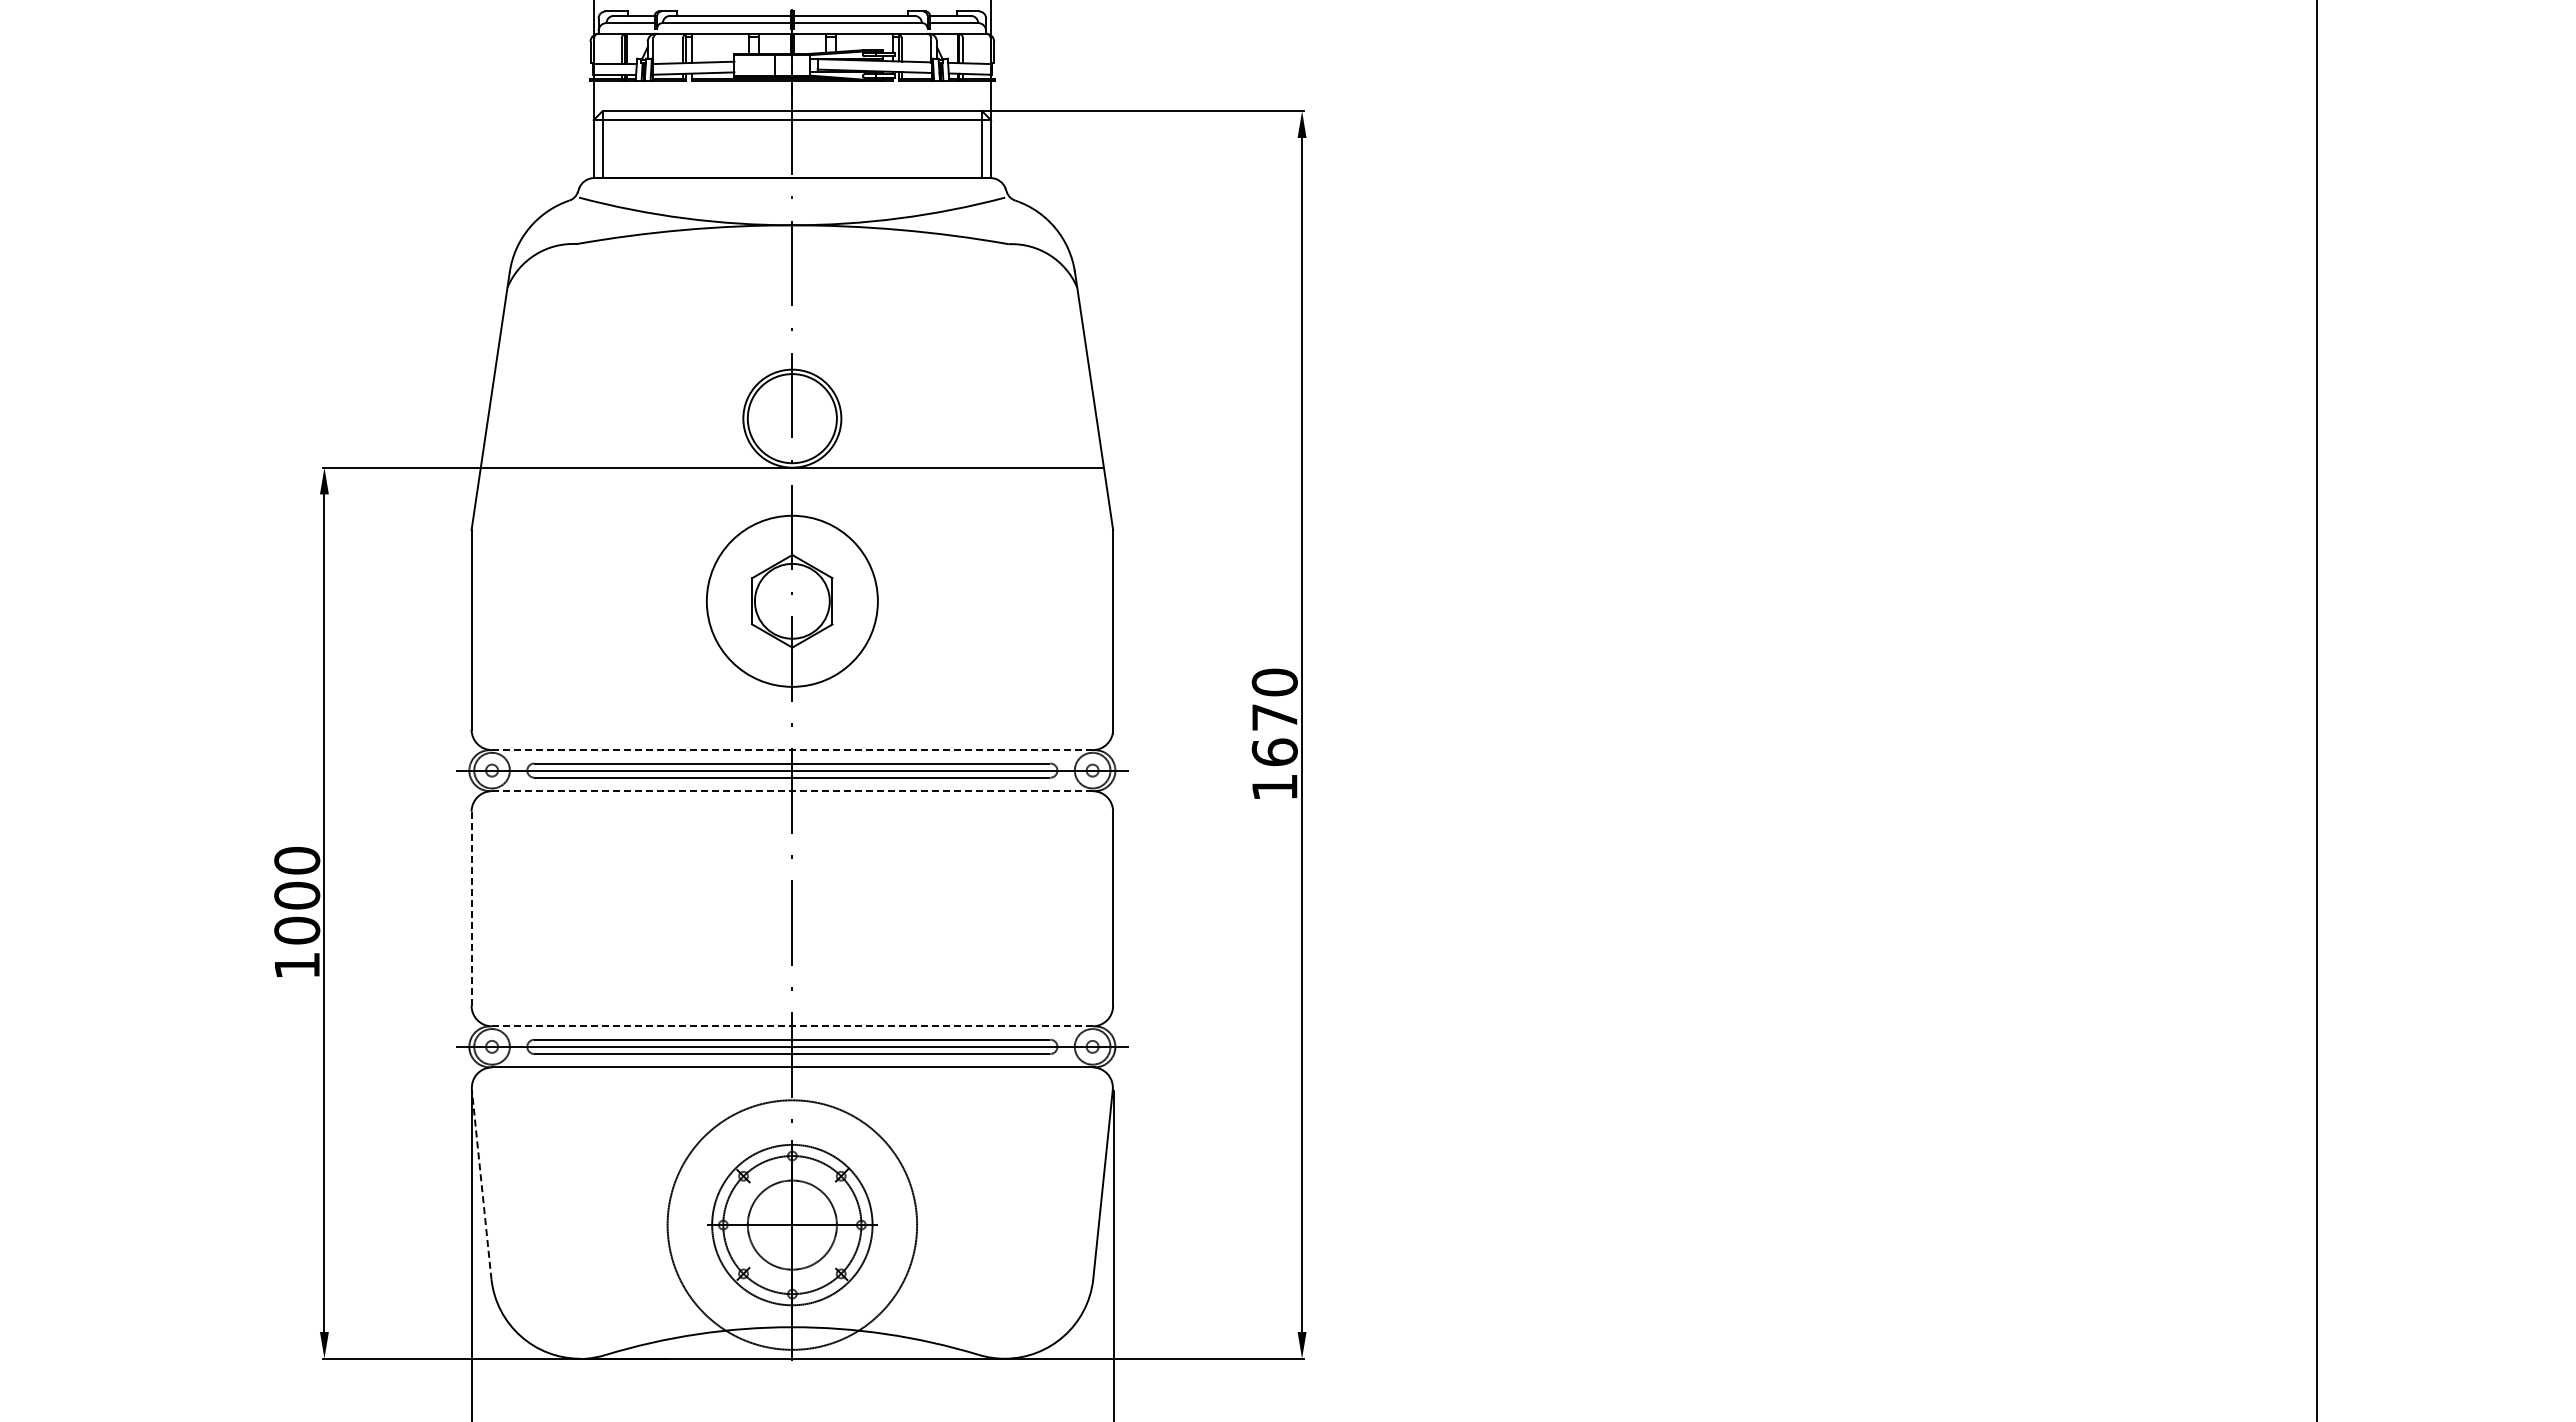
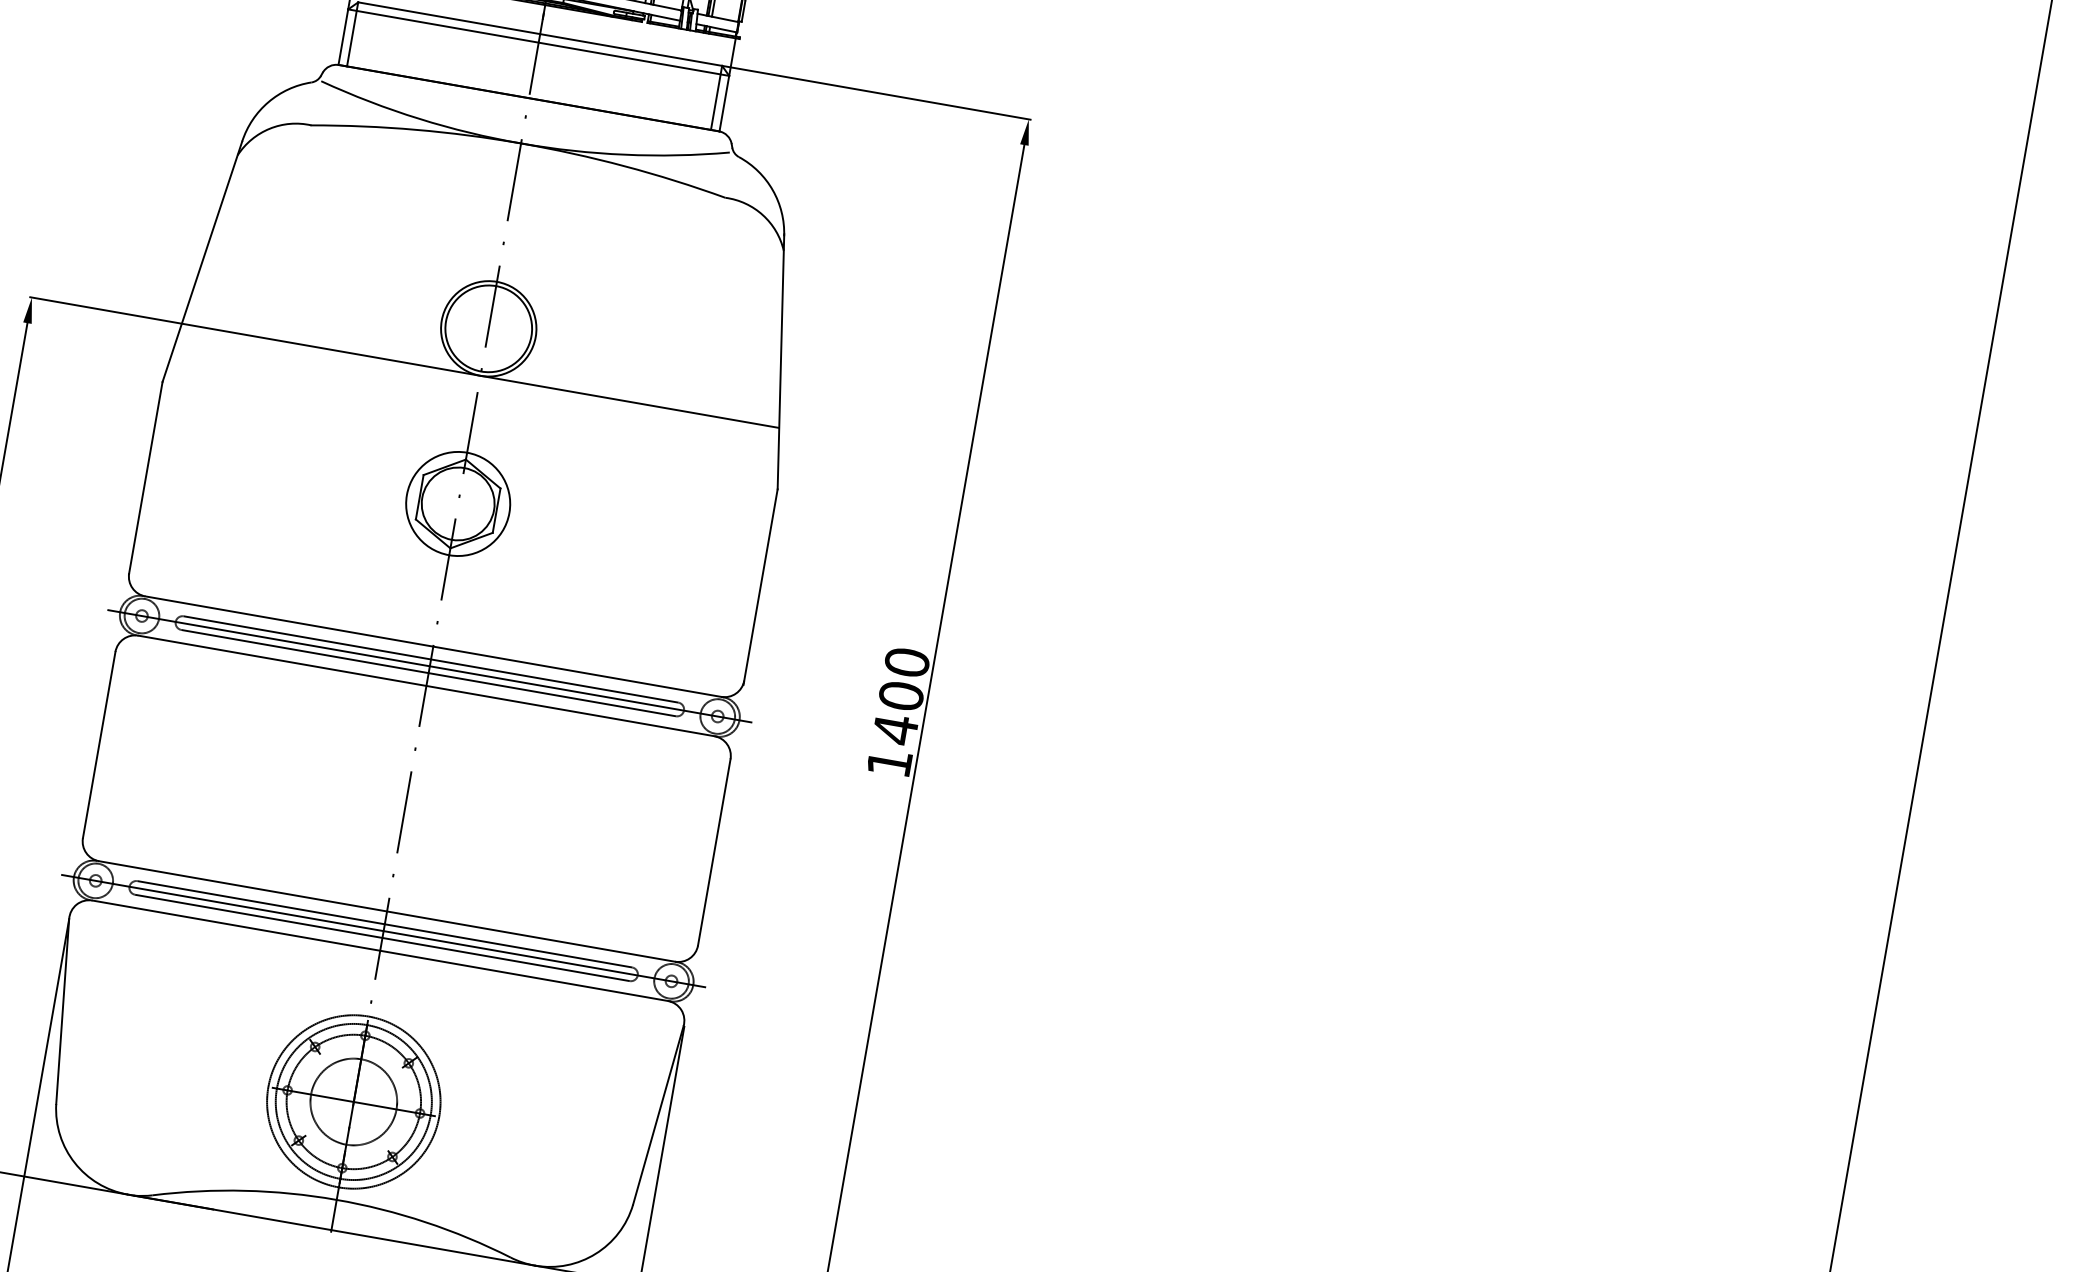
circle: (791, 600) -> (457, 503), size x0.62
text: (1274, 735) -> (897, 713), 1670 -> 1400
line: (793, 750) -> (434, 647), dashed -> solid
line: (793, 791) -> (427, 686), dashed -> solid
line: (471, 908) -> (99, 744), dashed -> solid
line: (793, 1026) -> (388, 911), dashed -> solid
line: (481, 1184) -> (62, 1011), dashed -> solid
circle: (792, 1224) -> (354, 1101), size x0.71

